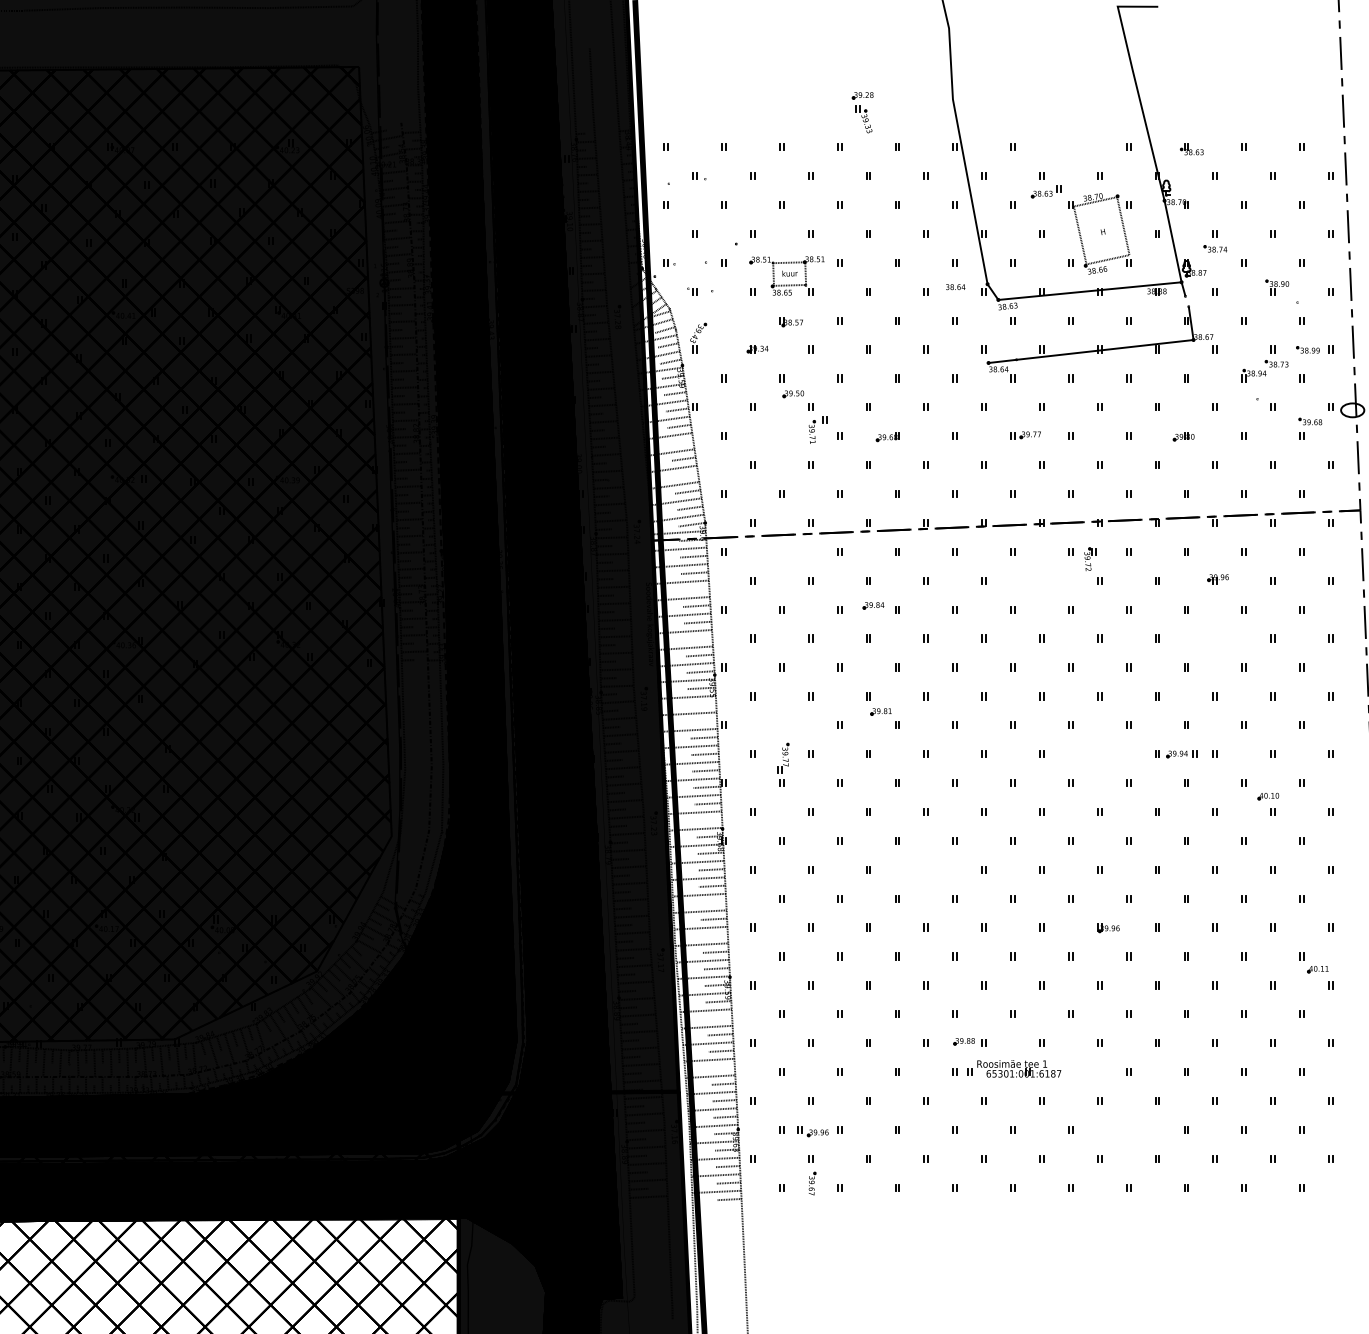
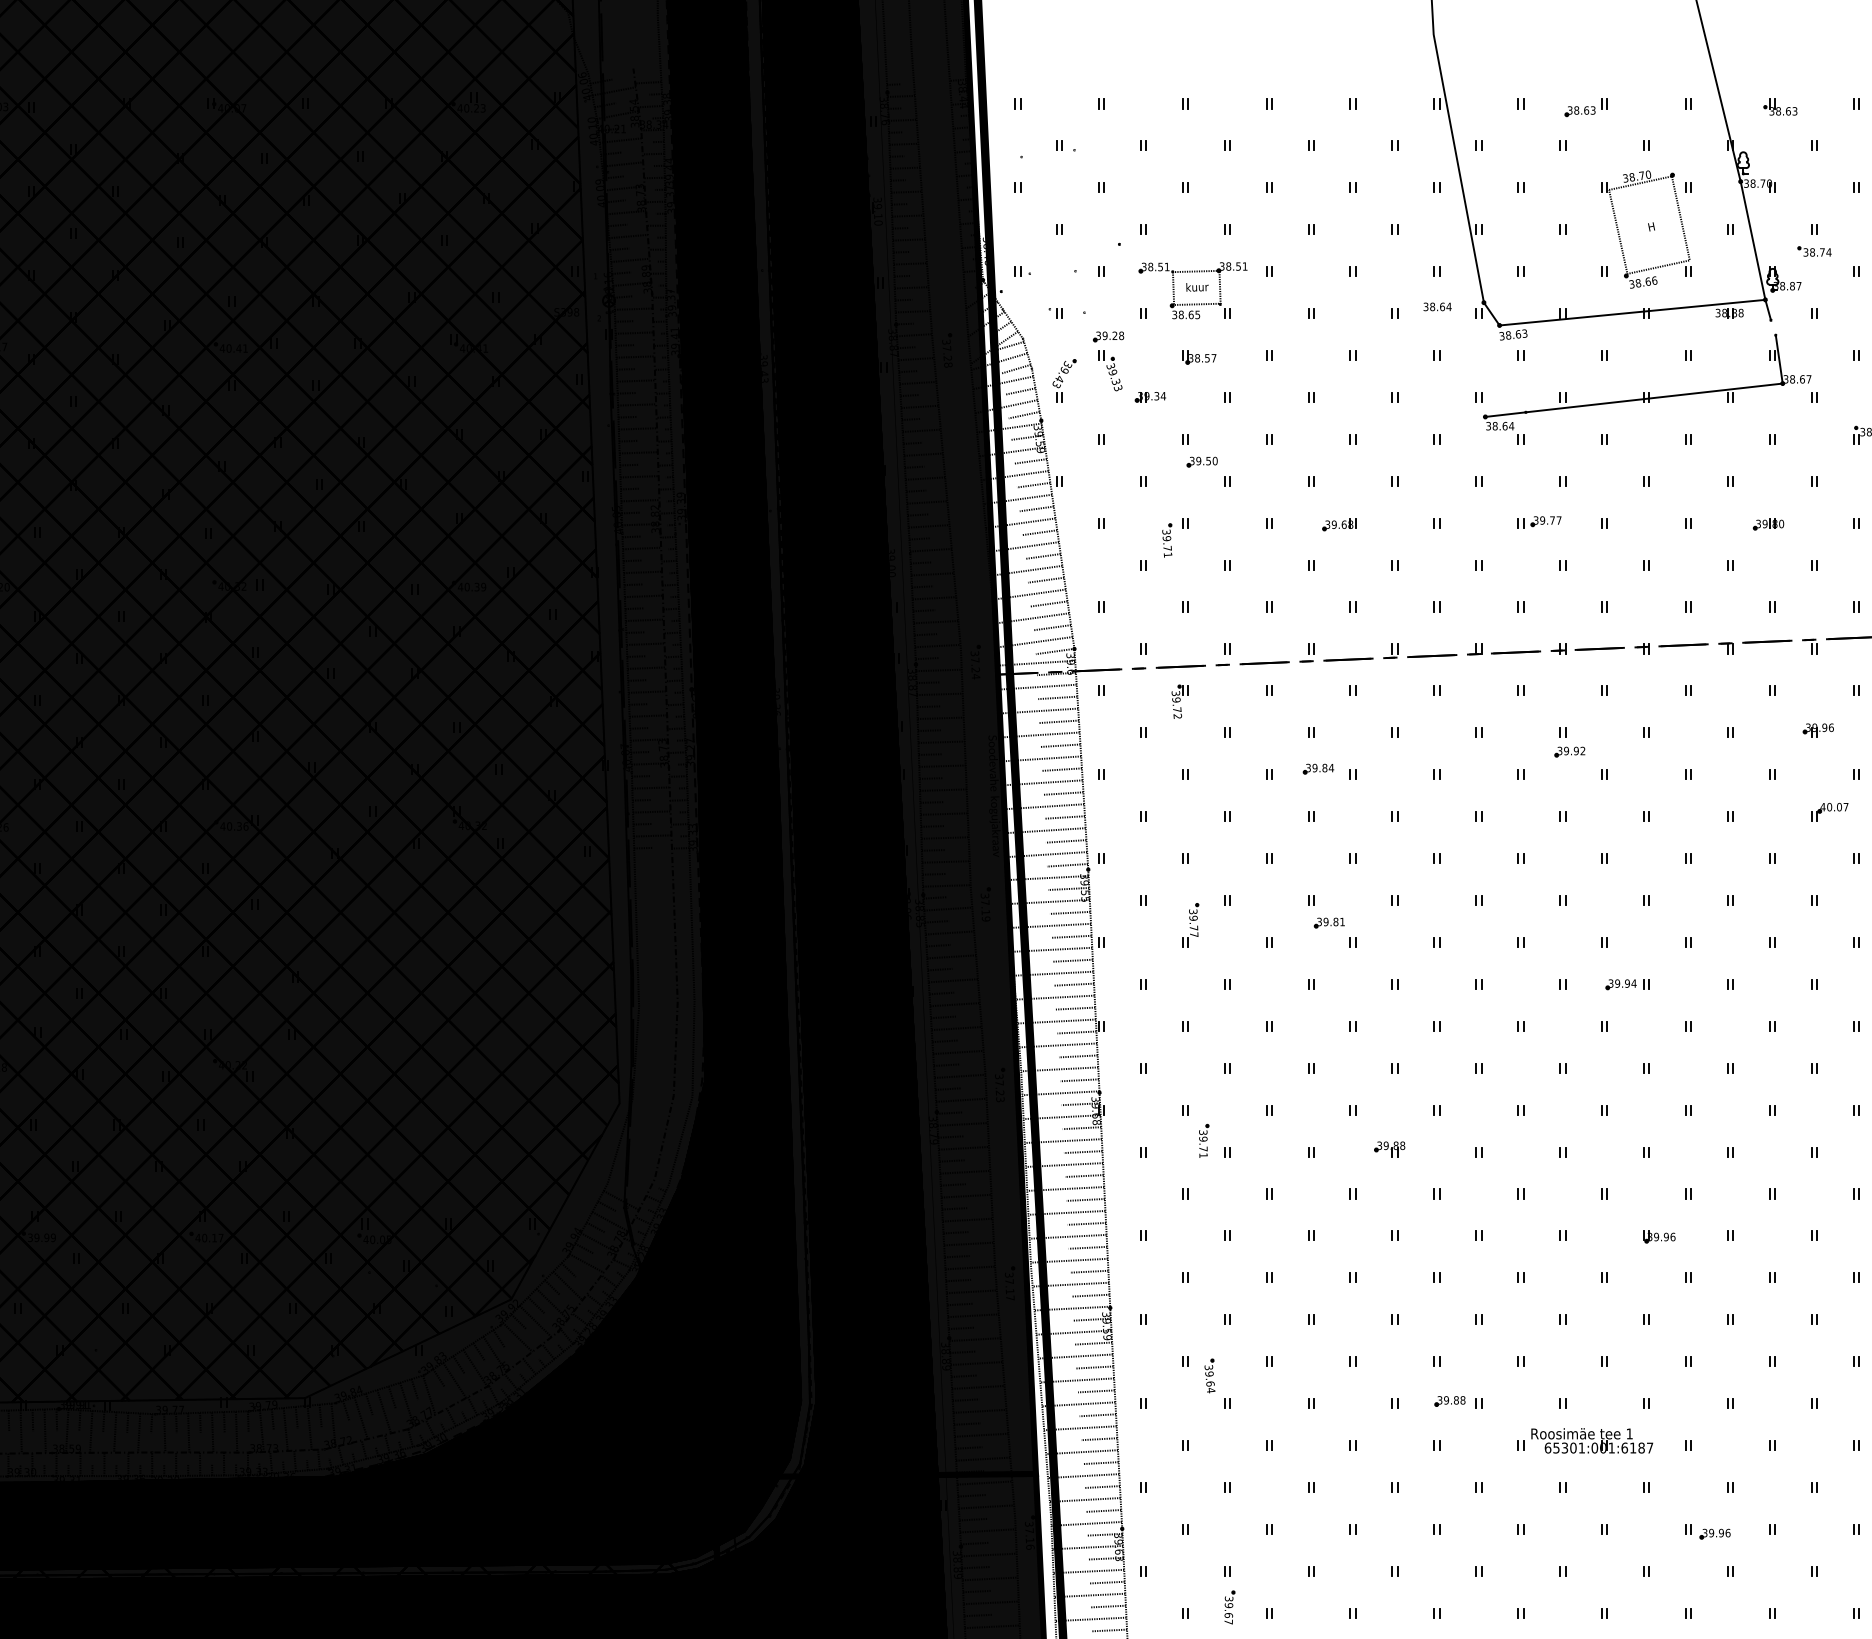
part: (862, 112) -> (1108, 361), moved
part: (1045, 191) -> (1585, 107), moved
part: (817, 429) -> (1174, 536), moved
line: (681, 442) -> (1039, 532), added
line: (685, 475) -> (1045, 580), added
part: (1090, 559) -> (1180, 701), moved
part: (1046, 587) -> (1569, 742), added
line: (695, 589) -> (1060, 745), added
part: (1225, 635) -> (1829, 812), added
line: (698, 639) -> (1064, 818), added
line: (702, 704) -> (1070, 912), added
line: (703, 721) -> (1071, 936), added
part: (1181, 754) -> (1627, 984), moved
part: (783, 757) -> (1190, 923), moved
line: (708, 820) -> (1079, 1080), added
part: (794, 861) -> (1203, 1140), added
part: (922, 867) -> (1389, 1148), added
line: (712, 902) -> (1084, 1199), added
line: (714, 935) -> (1087, 1247), added
line: (719, 1017) -> (1095, 1366), added
part: (798, 1023) -> (1209, 1375), added
line: (721, 1067) -> (1097, 1438), added
part: (1014, 1068) -> (1585, 1440), moved
part: (812, 1131) -> (1707, 1531), moved

